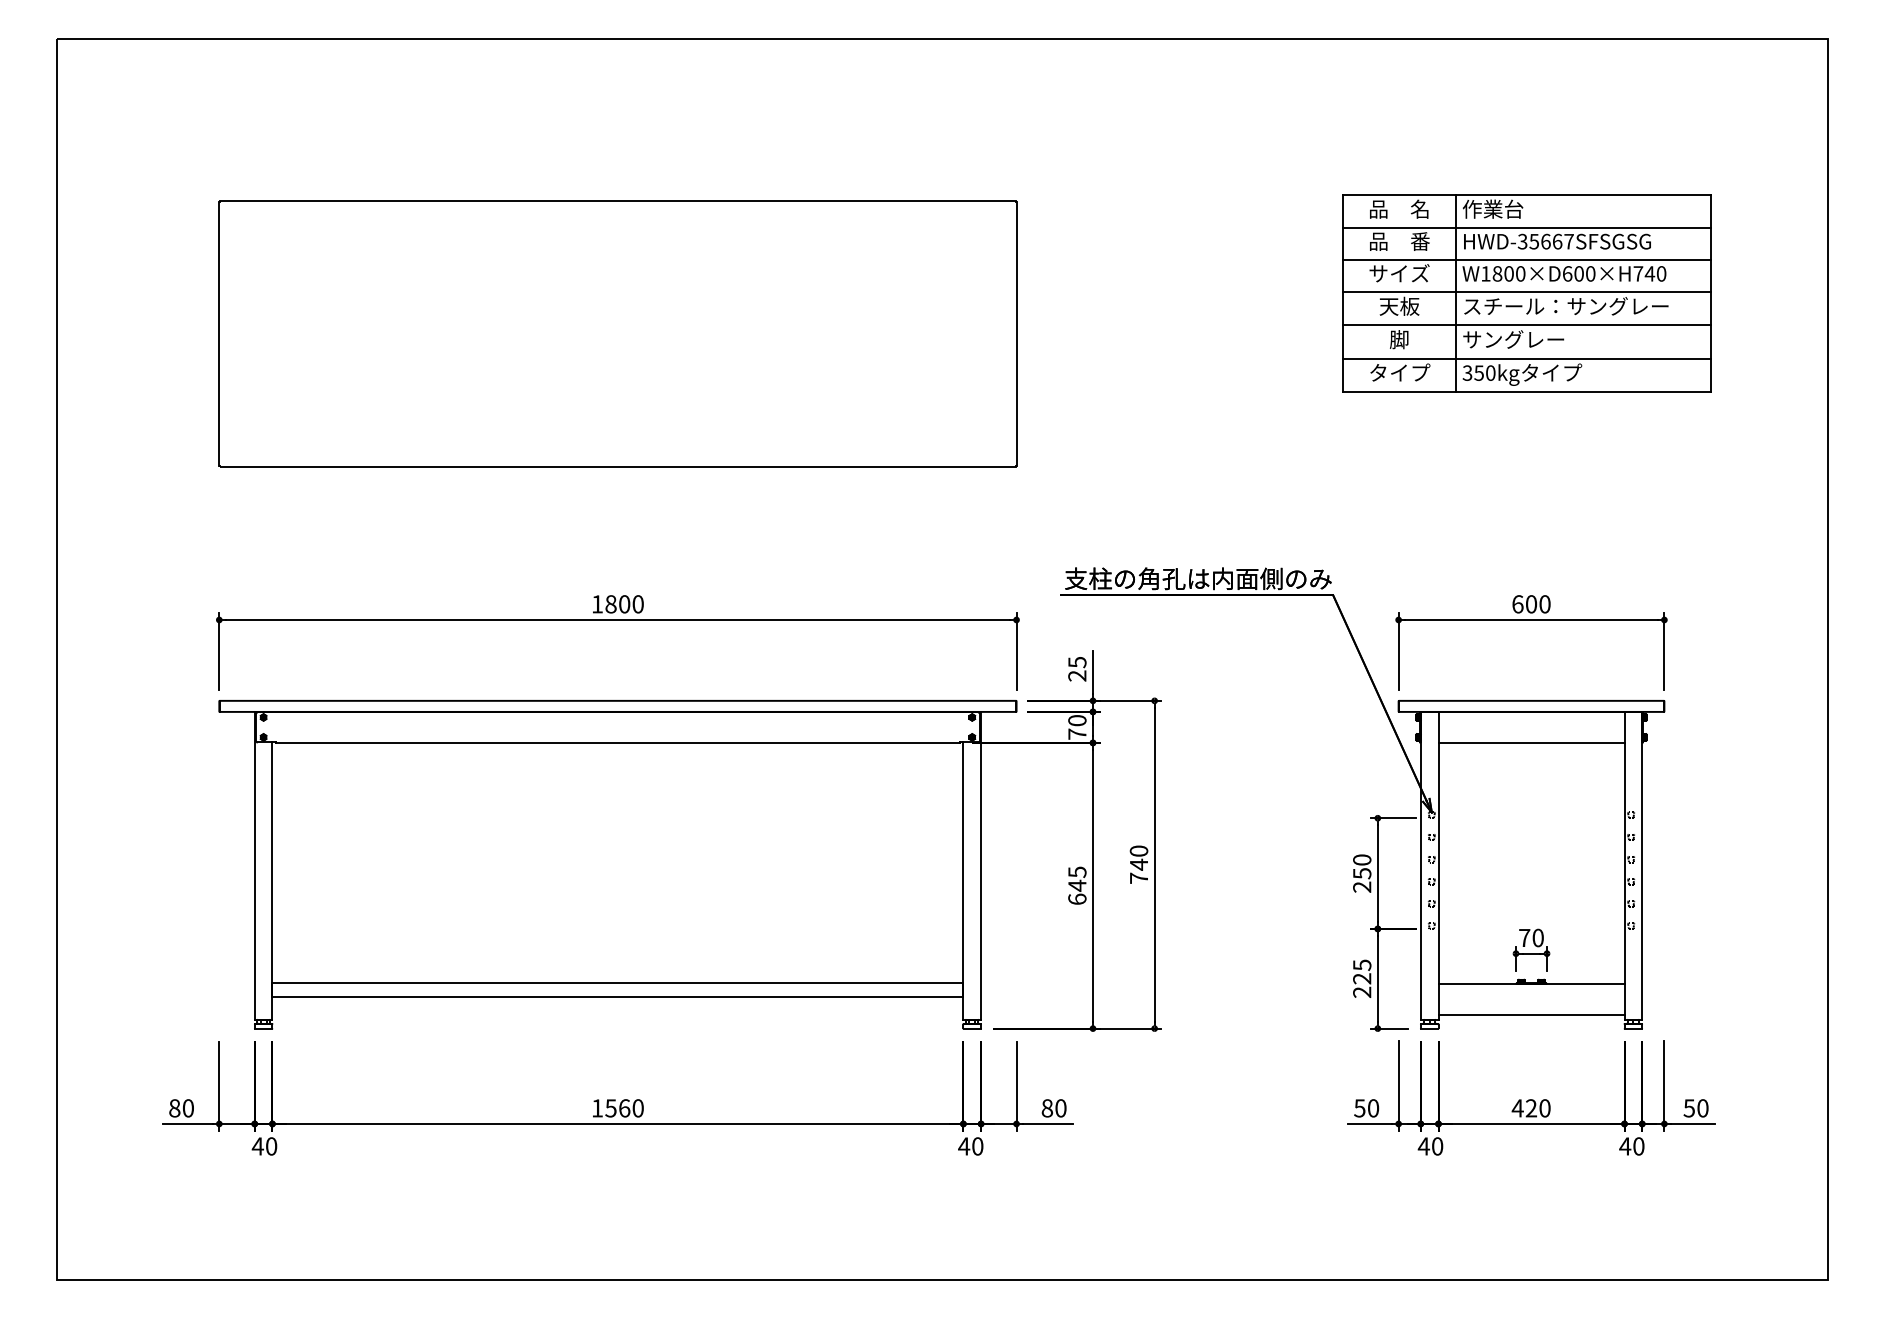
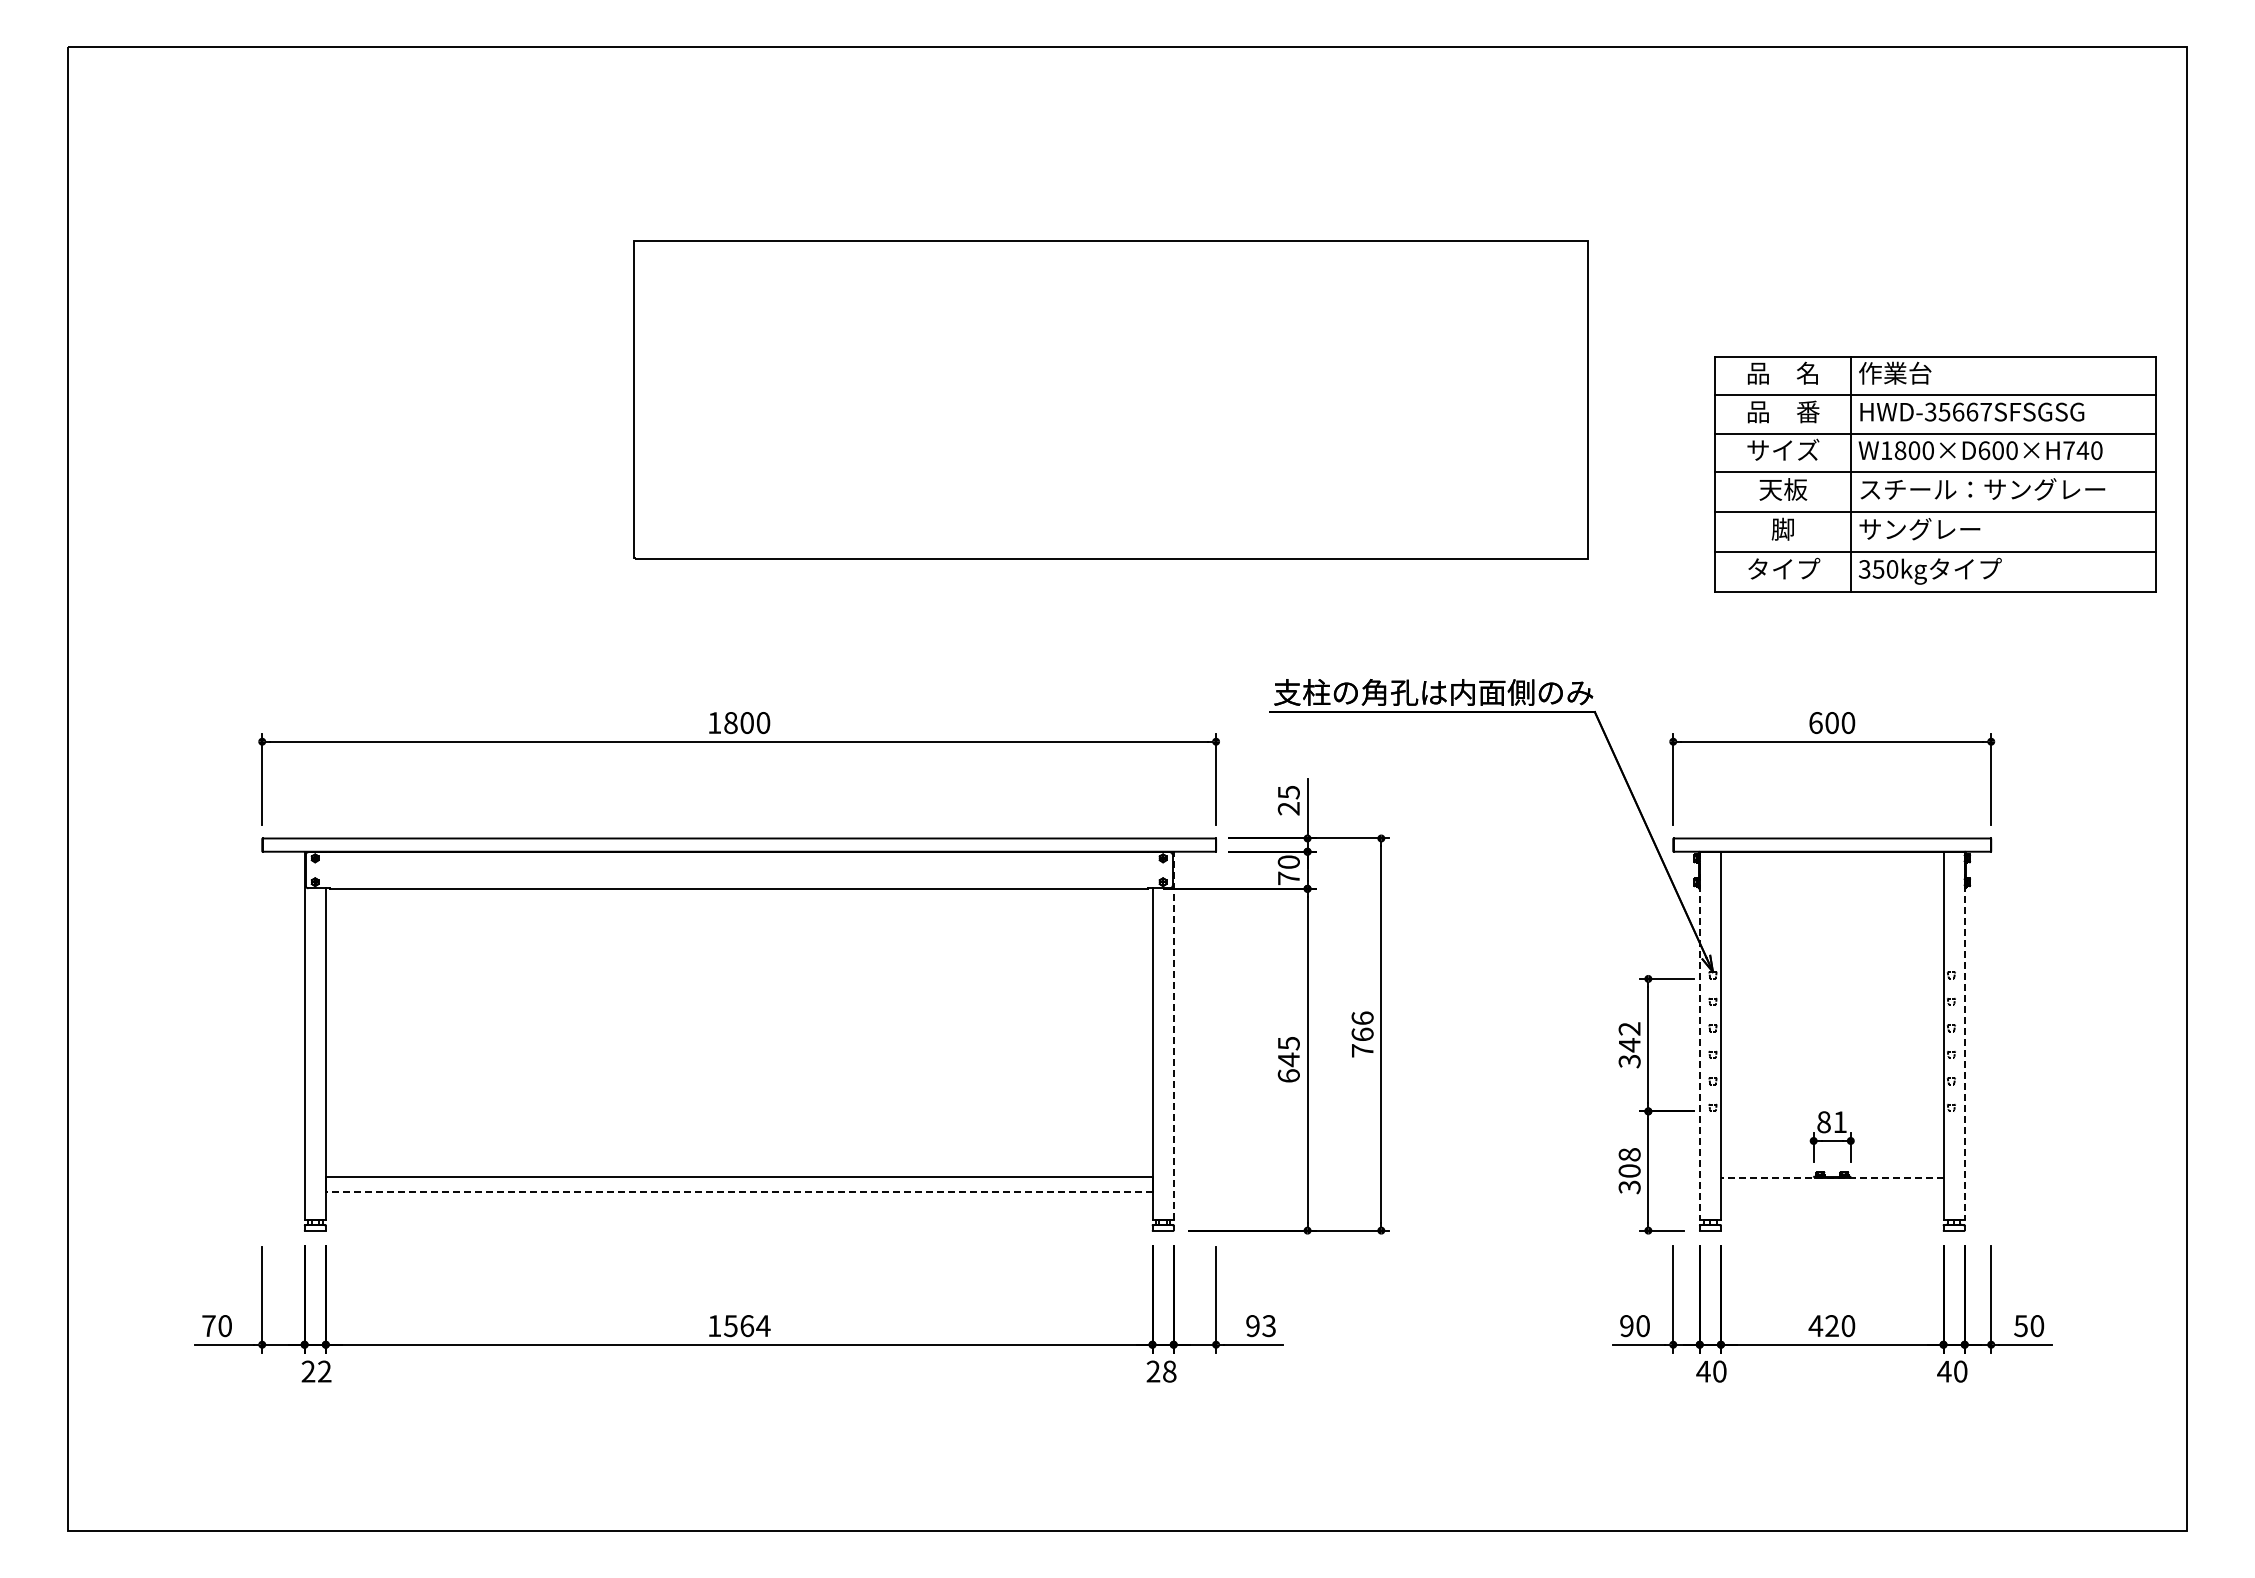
part: (1526, 293) -> (1935, 474), moved
part: (617, 333) -> (1110, 399), moved
line: (1530, 742) -> (1831, 888), removed
text: (1138, 858) -> (1362, 1026), 740 -> 766
line: (980, 865) -> (1173, 1035), solid -> dashed
line: (1420, 866) -> (1699, 1036), solid -> dashed
line: (1642, 866) -> (1964, 1036), solid -> dashed
text: (1362, 873) -> (1629, 1045), 250 -> 342
text: (1530, 938) -> (1831, 1122), 70 -> 81
text: (1362, 979) -> (1629, 1171), 225 -> 308
line: (1530, 984) -> (1831, 1177), solid -> dashed
line: (617, 996) -> (738, 1192), solid -> dashed
line: (1530, 1015) -> (1831, 1214), removed
text: (1359, 1107) -> (1626, 1325), 50 -> 90
text: (174, 1108) -> (208, 1326), 80 -> 70
text: (638, 1108) -> (763, 1326), 1560 -> 1564
text: (1053, 1108) -> (1260, 1326), 80 -> 93
text: (264, 1146) -> (316, 1371), 40 -> 22
text: (970, 1146) -> (1161, 1371), 40 -> 28

